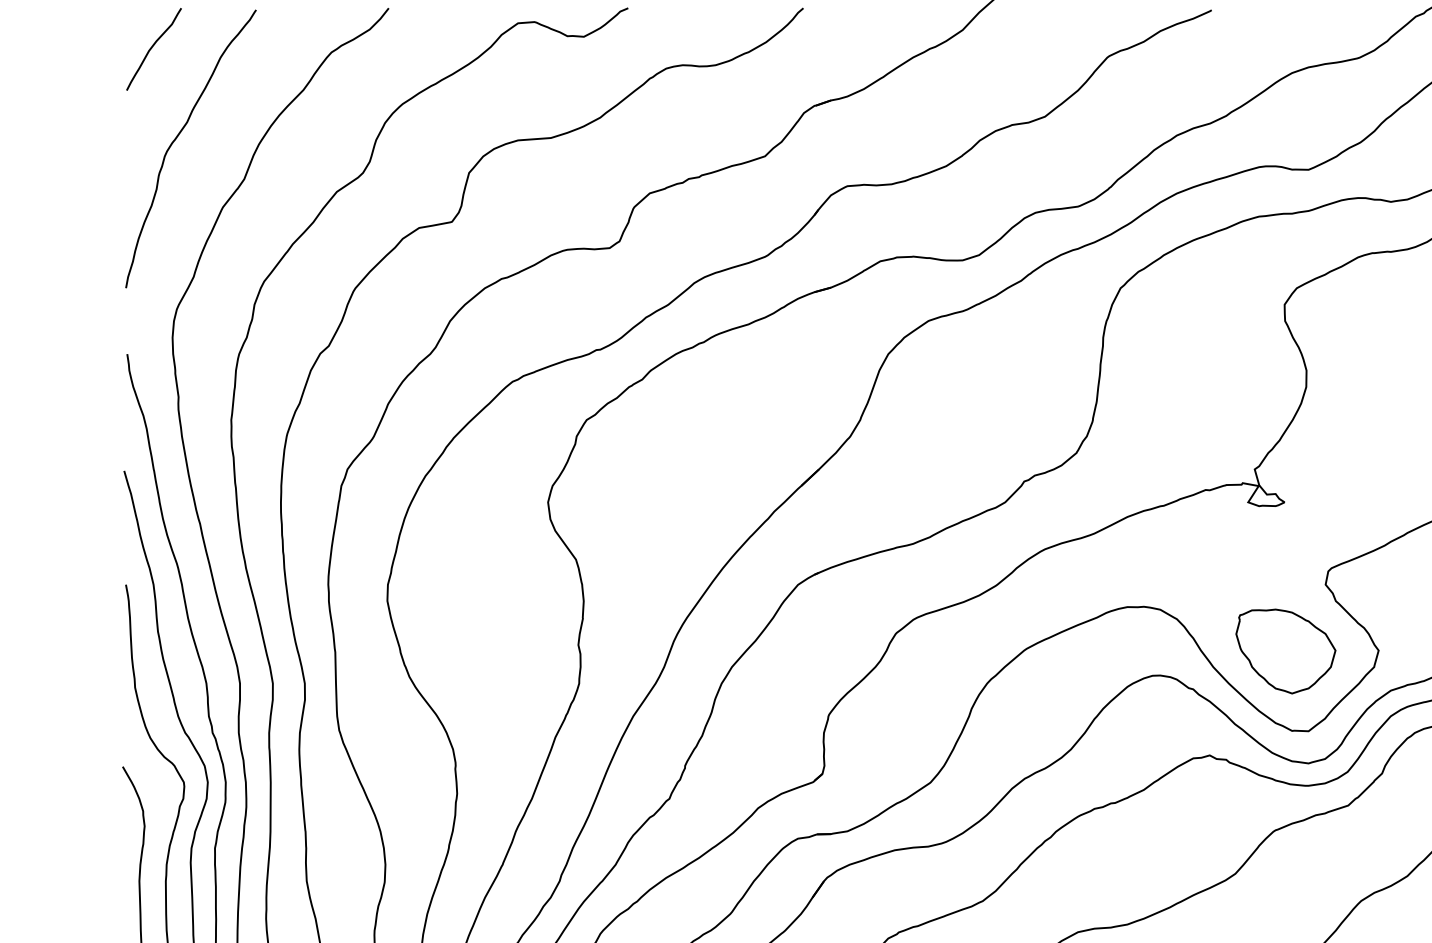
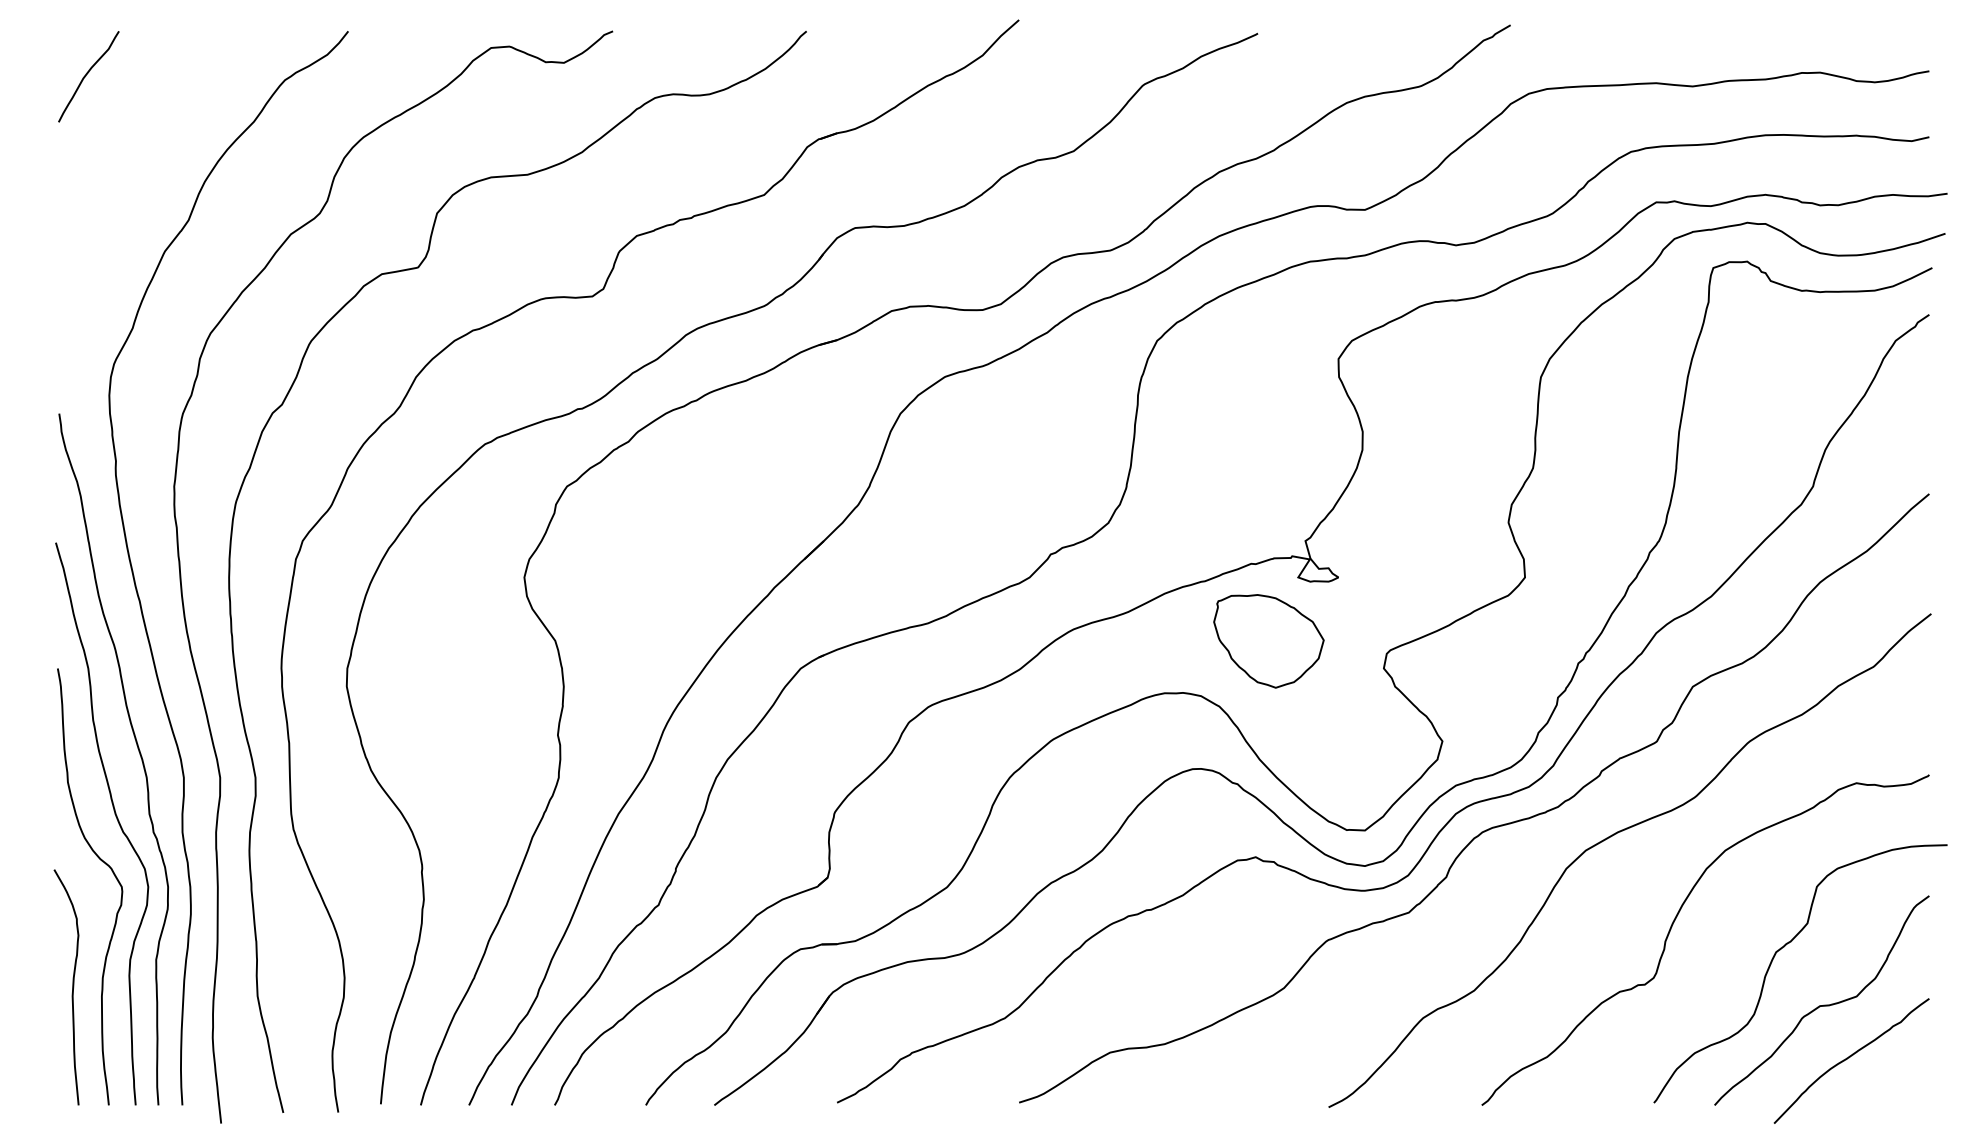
curve: (176, 139) -> (113, 176), removed
part: (1285, 651) -> (1268, 641), moved

